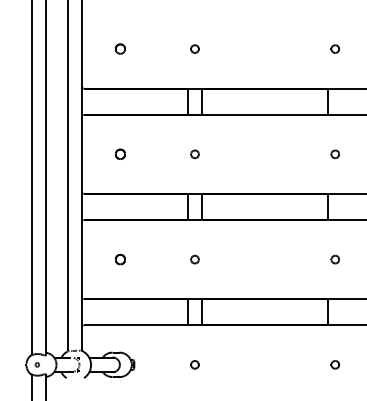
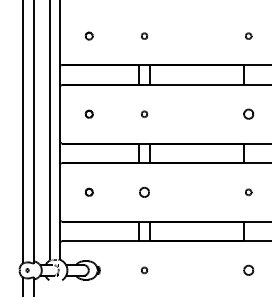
part: (334, 154) -> (248, 114), size x1.6
part: (194, 259) -> (144, 192), size x1.6
part: (334, 364) -> (248, 270), size x1.6

